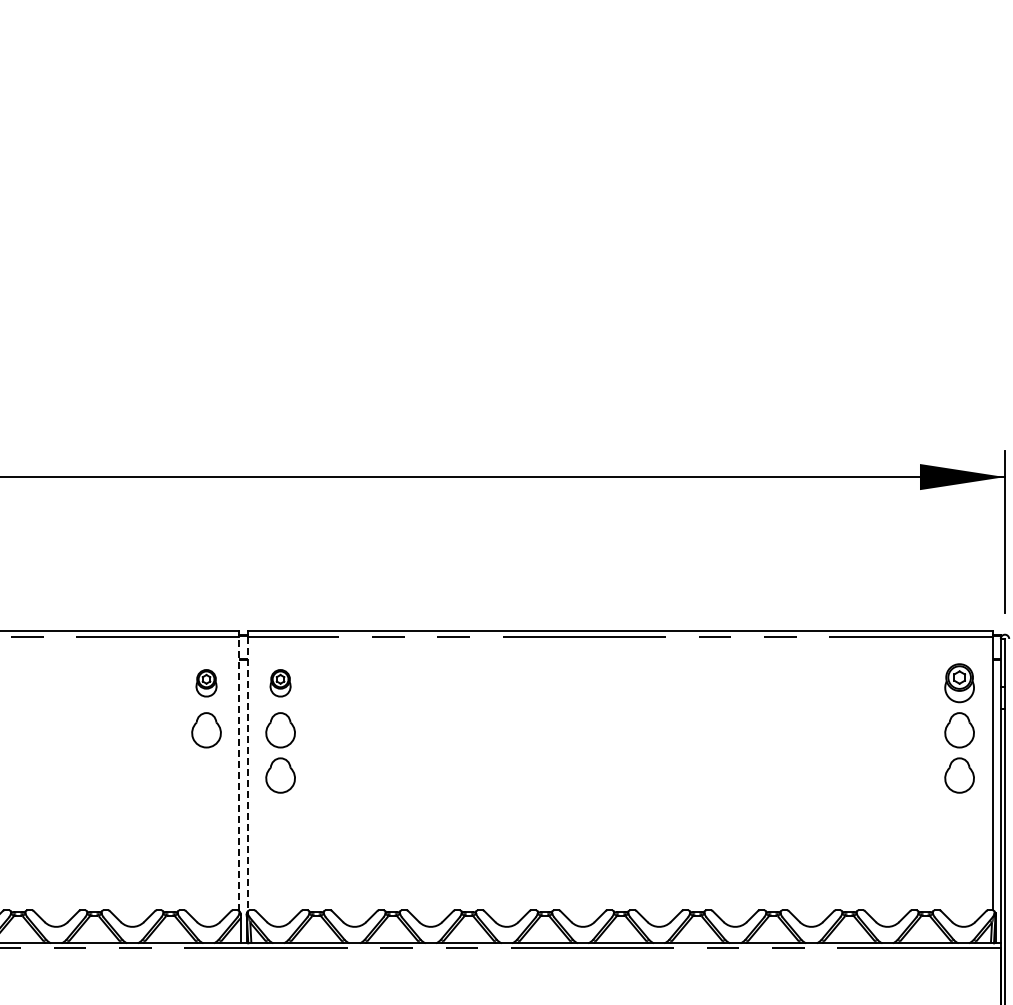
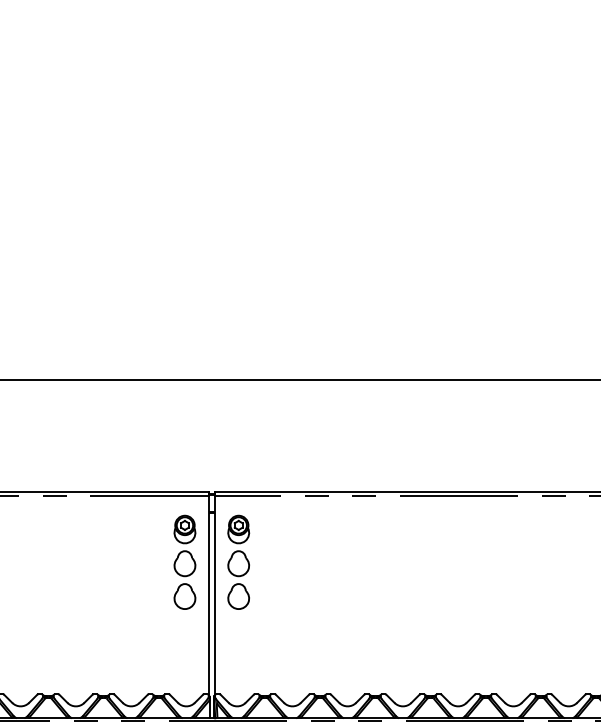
part: (206, 683) -> (184, 529), size x1.43
part: (280, 683) -> (238, 529), size x1.43
line: (239, 773) -> (208, 595), dashed -> solid
part: (206, 775) -> (184, 596), added
line: (247, 775) -> (214, 596), dashed -> solid

